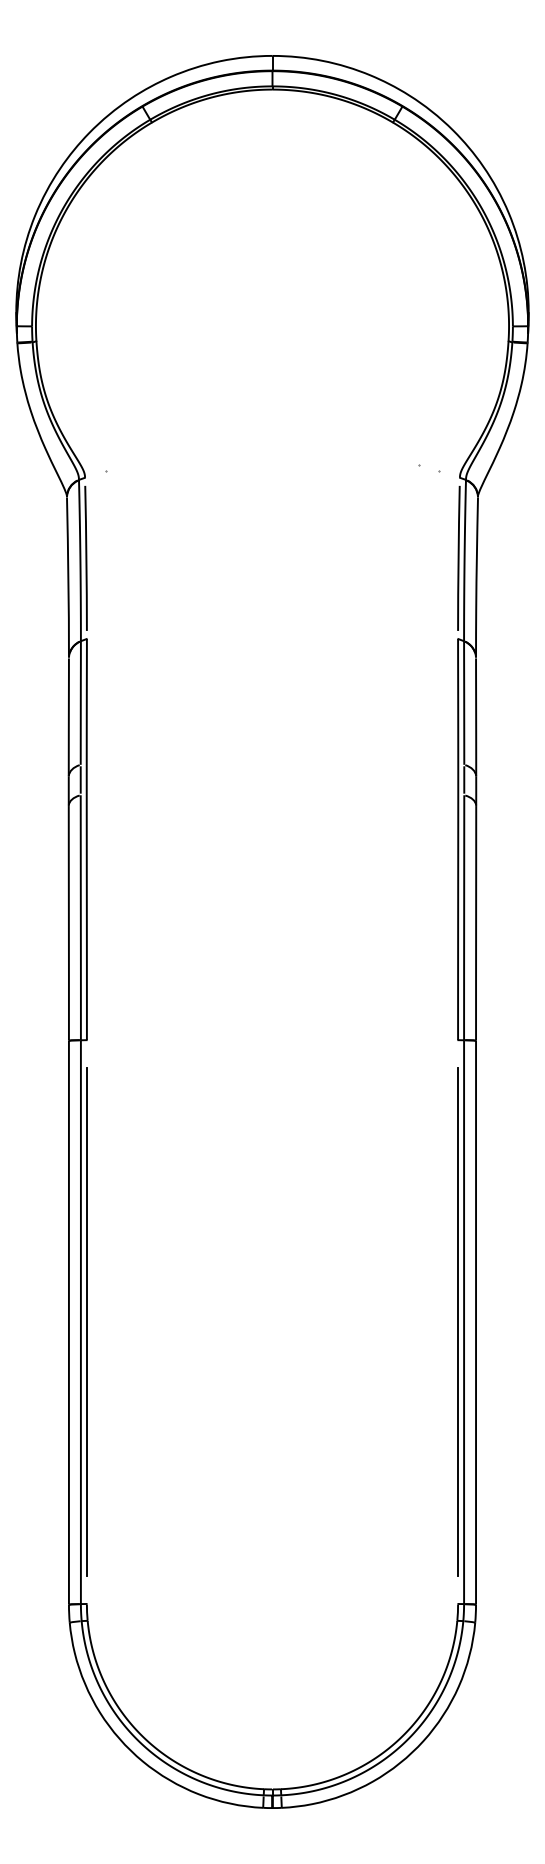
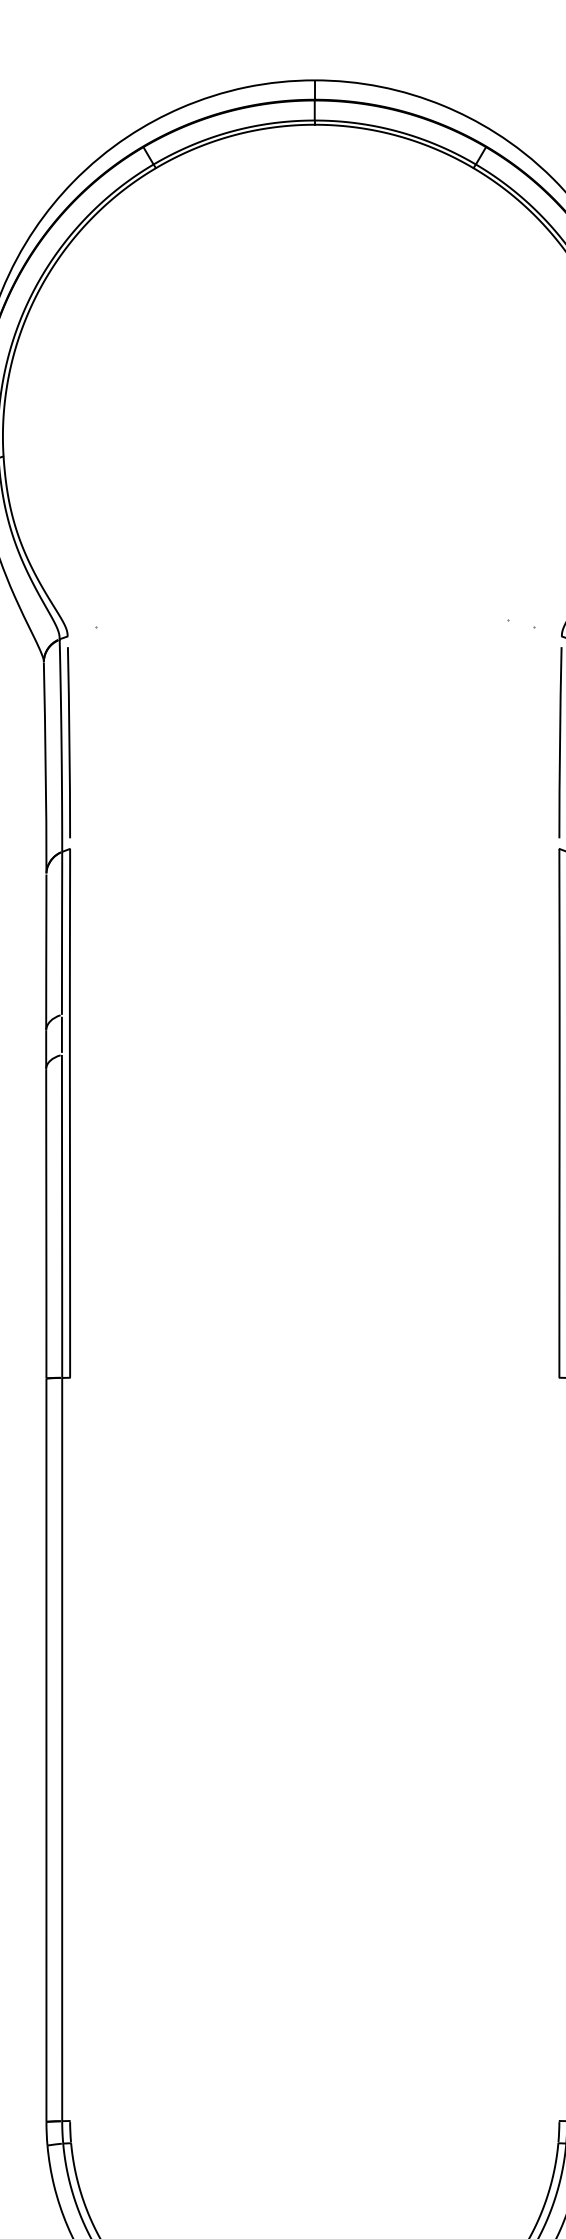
line: (86, 1321) -> (69, 1748), removed
line: (458, 1321) -> (559, 1748), removed

